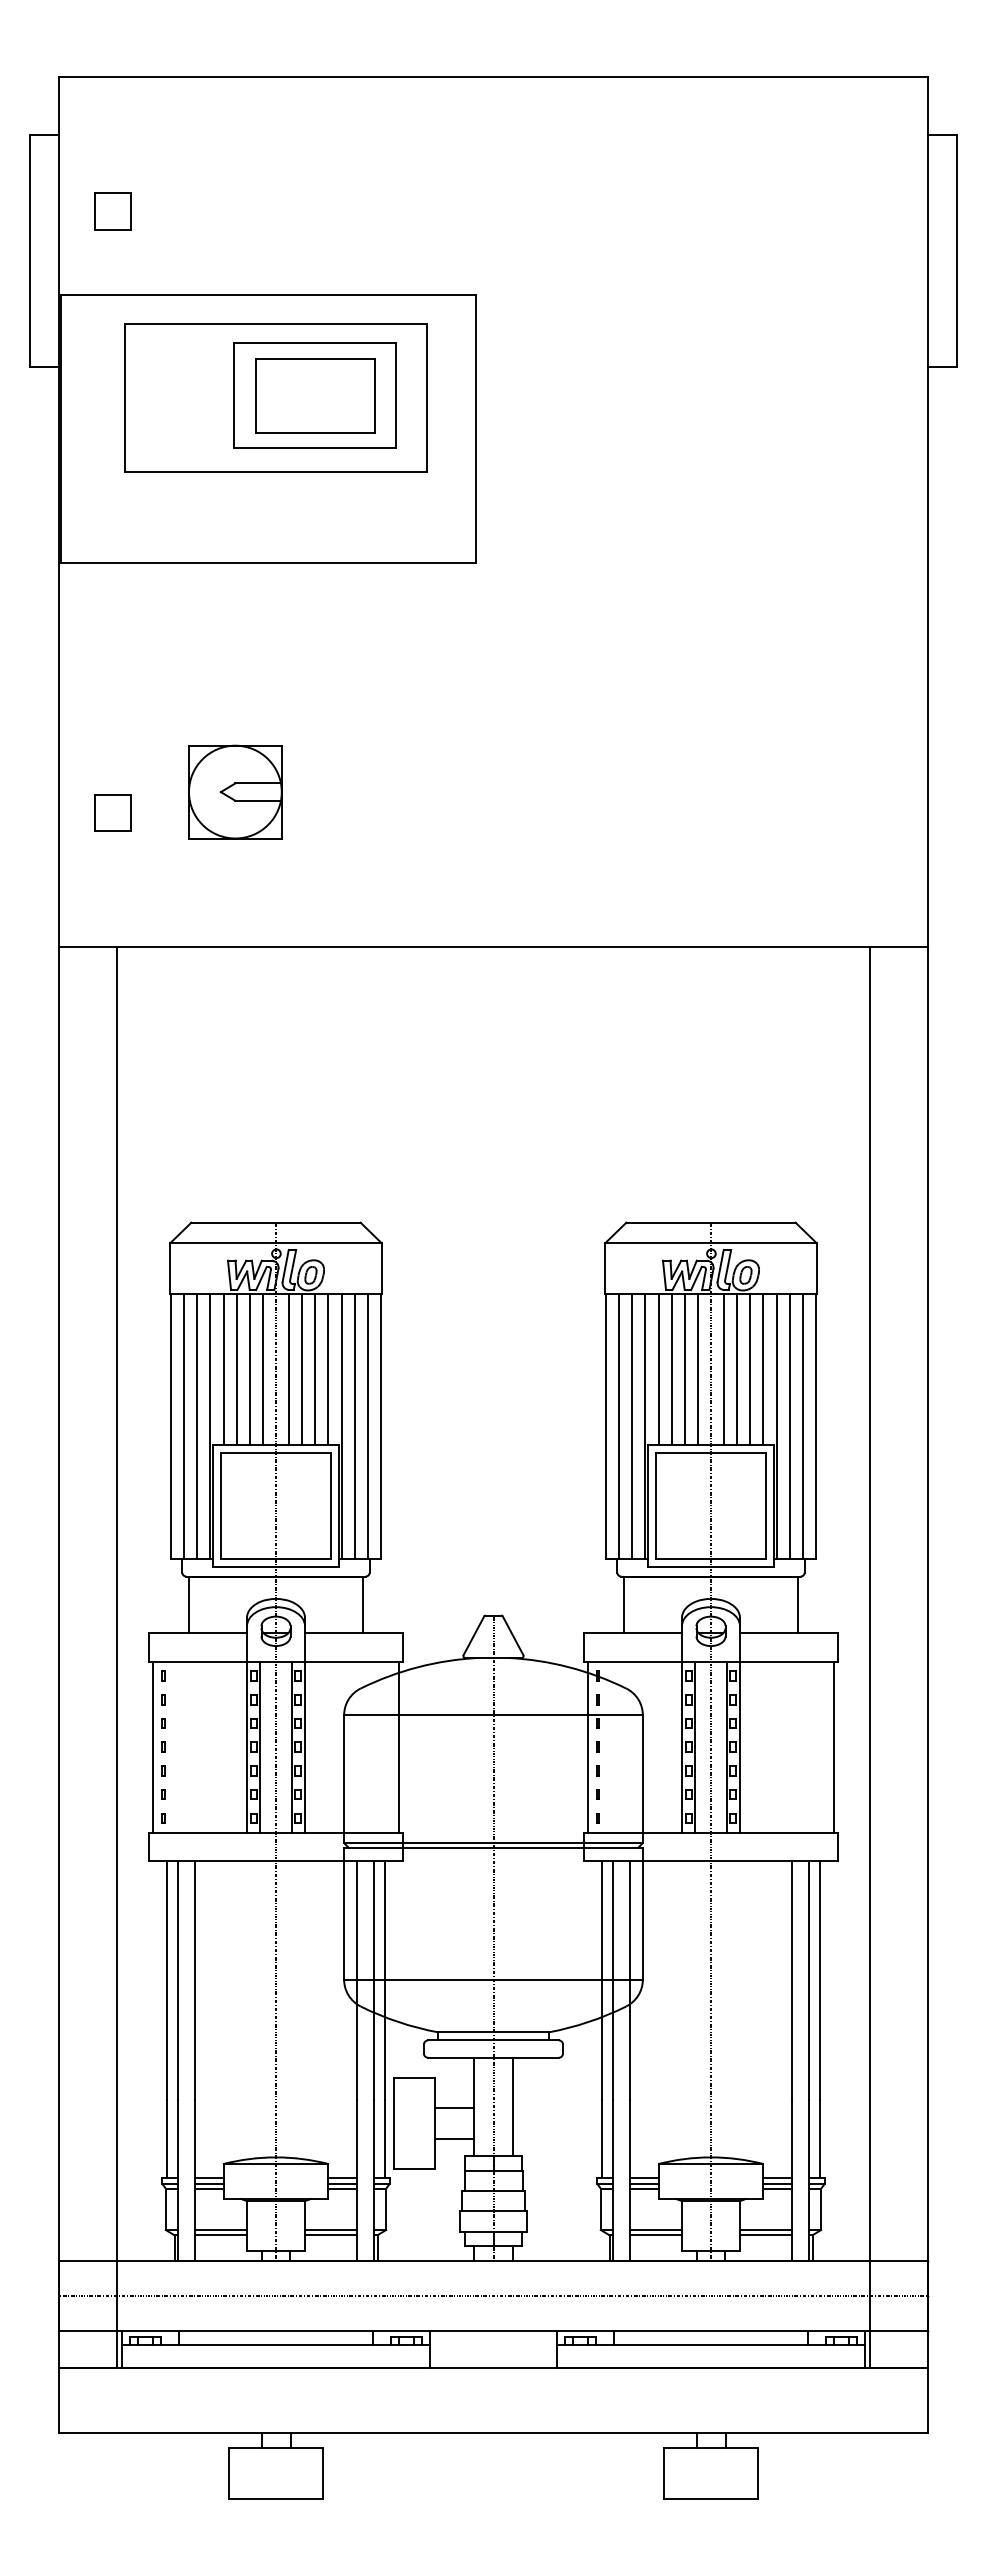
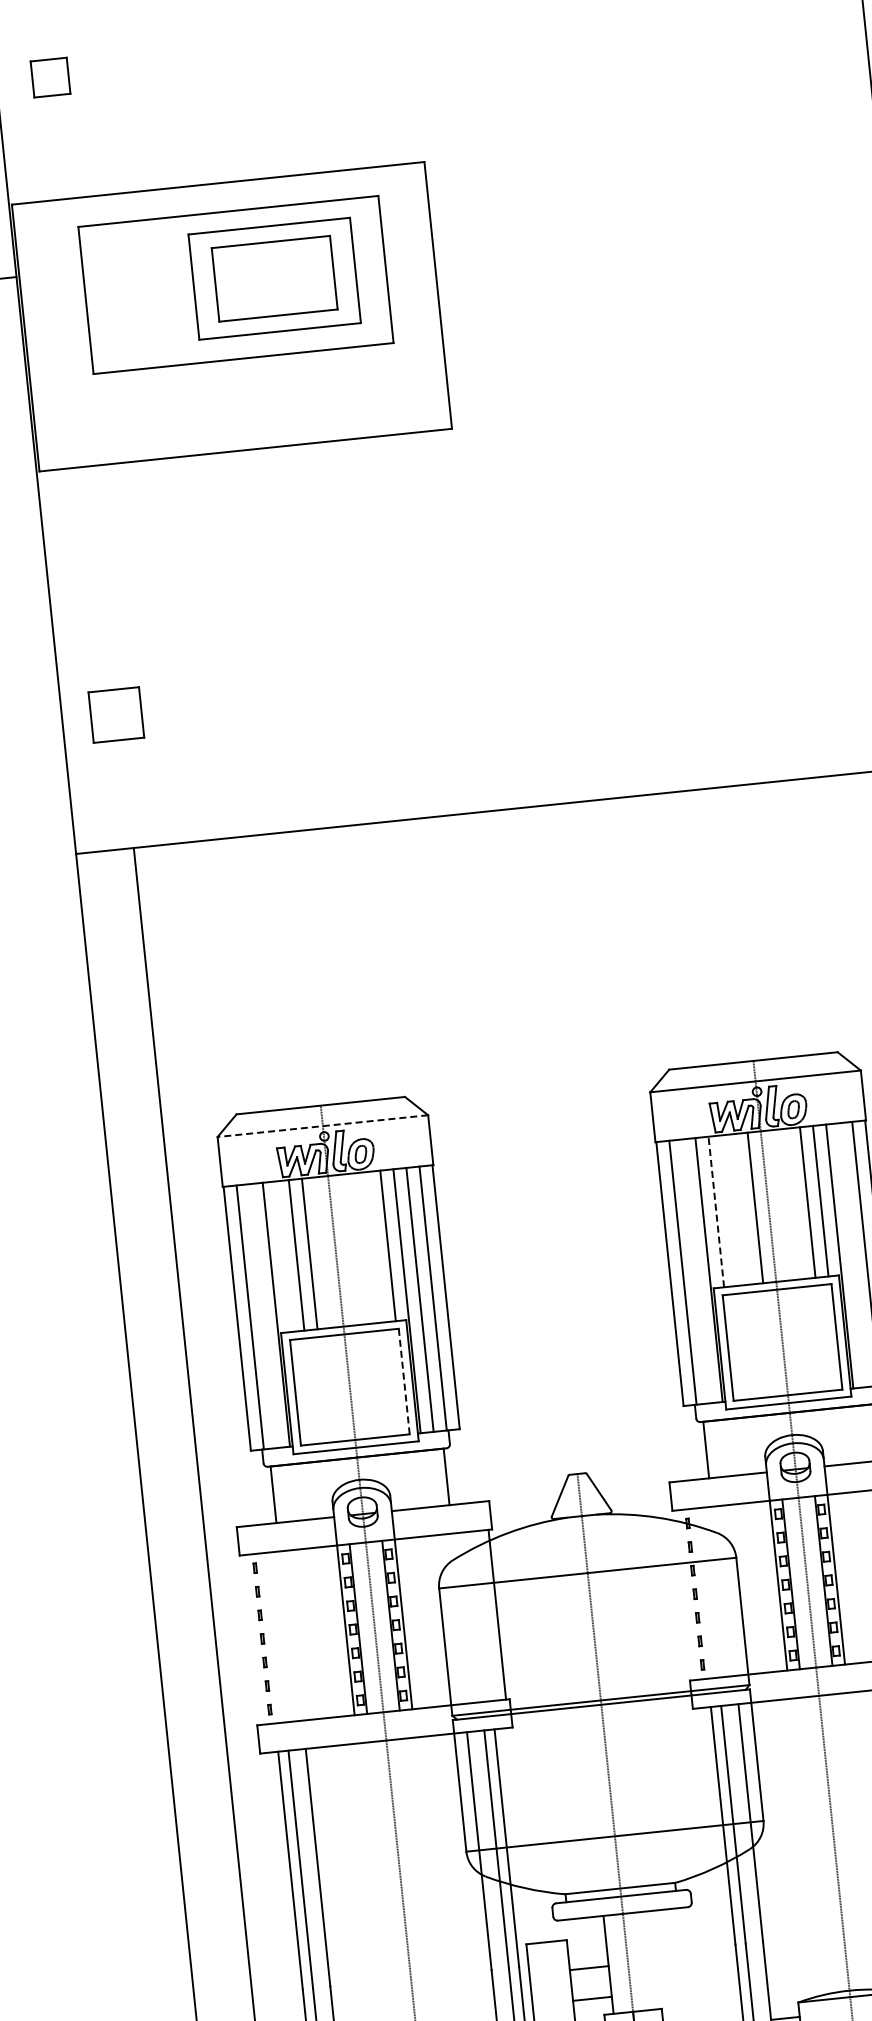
part: (112, 211) -> (50, 77), moved
part: (235, 791) -> (236, 680), removed
part: (112, 812) -> (115, 714), size x1.4
line: (276, 1243) -> (323, 1126), solid -> dashed
line: (223, 1368) -> (283, 1256), removed
line: (262, 1368) -> (322, 1252), removed
line: (289, 1368) -> (349, 1249), removed
line: (302, 1368) -> (362, 1247), removed
line: (315, 1368) -> (375, 1246), removed
line: (671, 1368) -> (729, 1209), removed
line: (684, 1368) -> (742, 1208), removed
line: (724, 1368) -> (781, 1204), removed
line: (737, 1368) -> (794, 1203), removed
line: (658, 1369) -> (716, 1212), solid -> dashed
line: (197, 1425) -> (263, 1315), removed
line: (632, 1425) -> (696, 1270), removed
line: (789, 1425) -> (852, 1254), removed
line: (330, 1505) -> (404, 1381), solid -> dashed
line: (152, 1746) -> (251, 1639), removed
line: (587, 1746) -> (684, 1594), removed
line: (512, 2106) -> (646, 1960), removed

